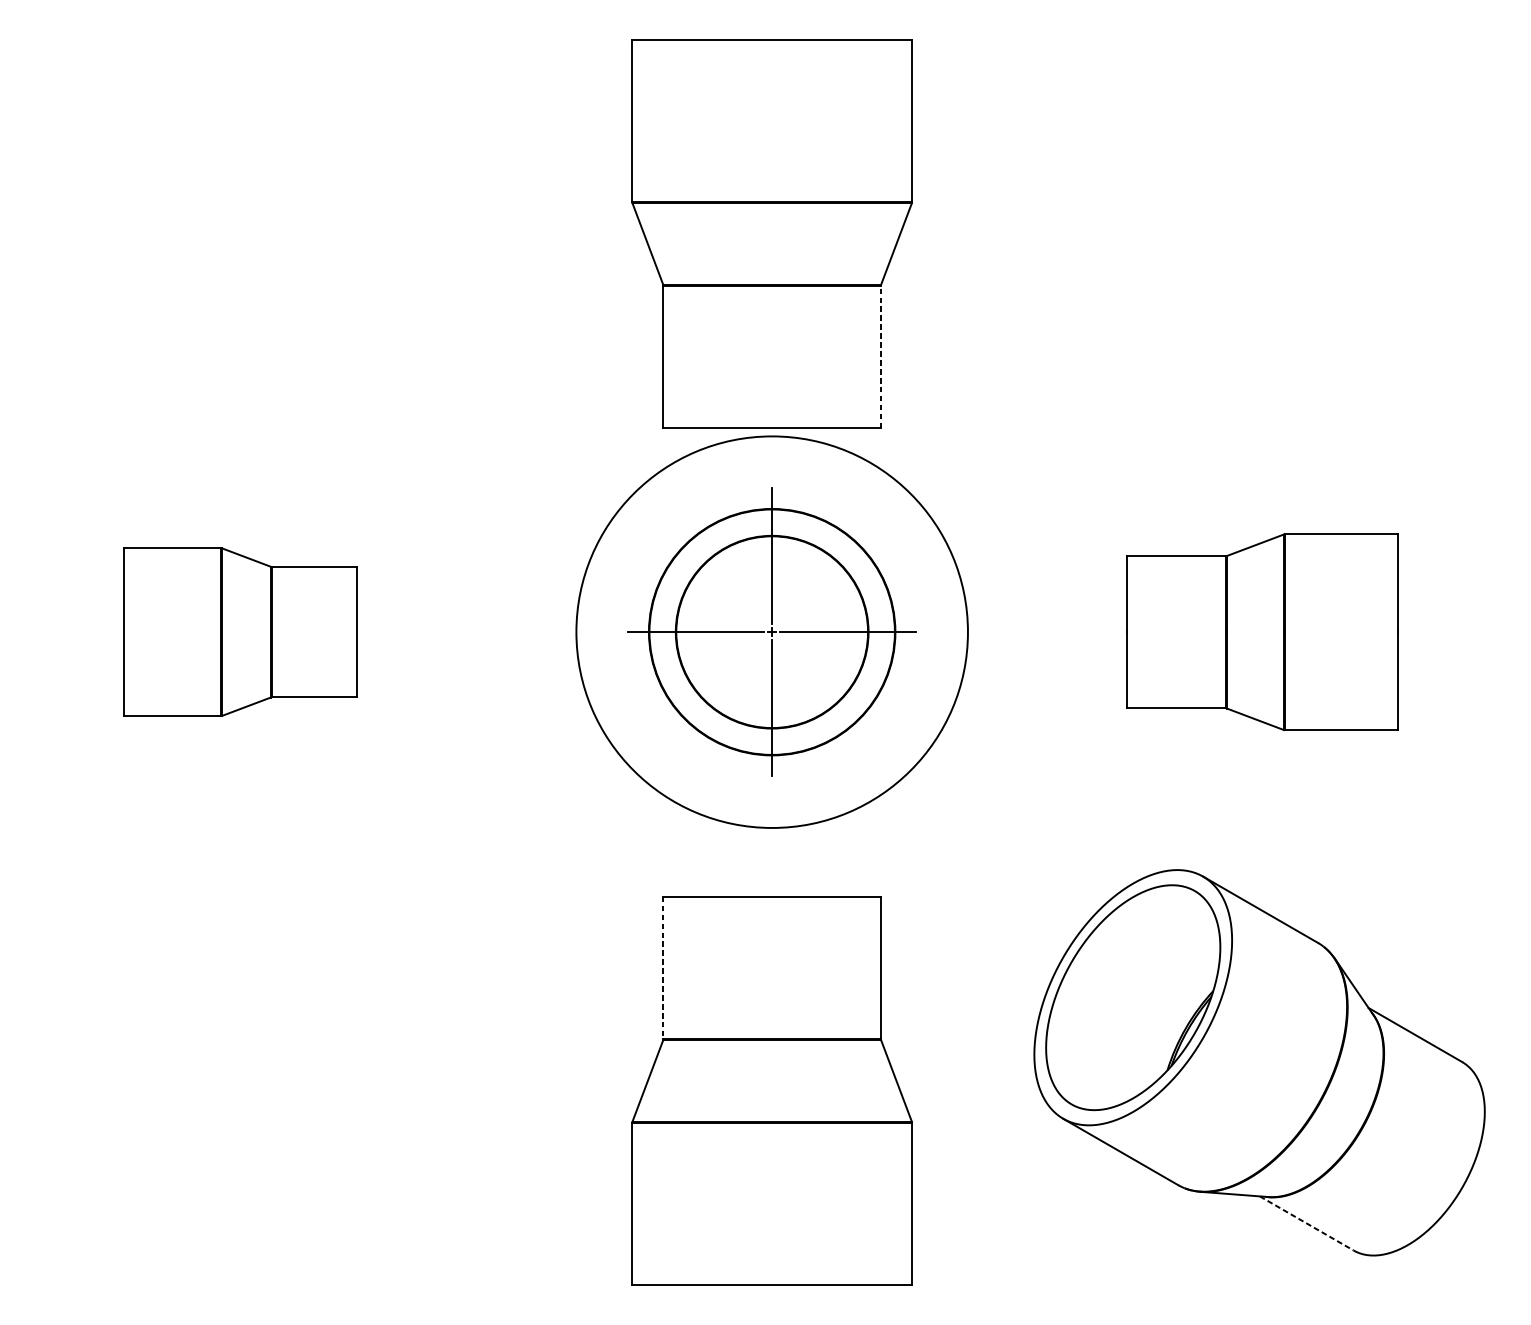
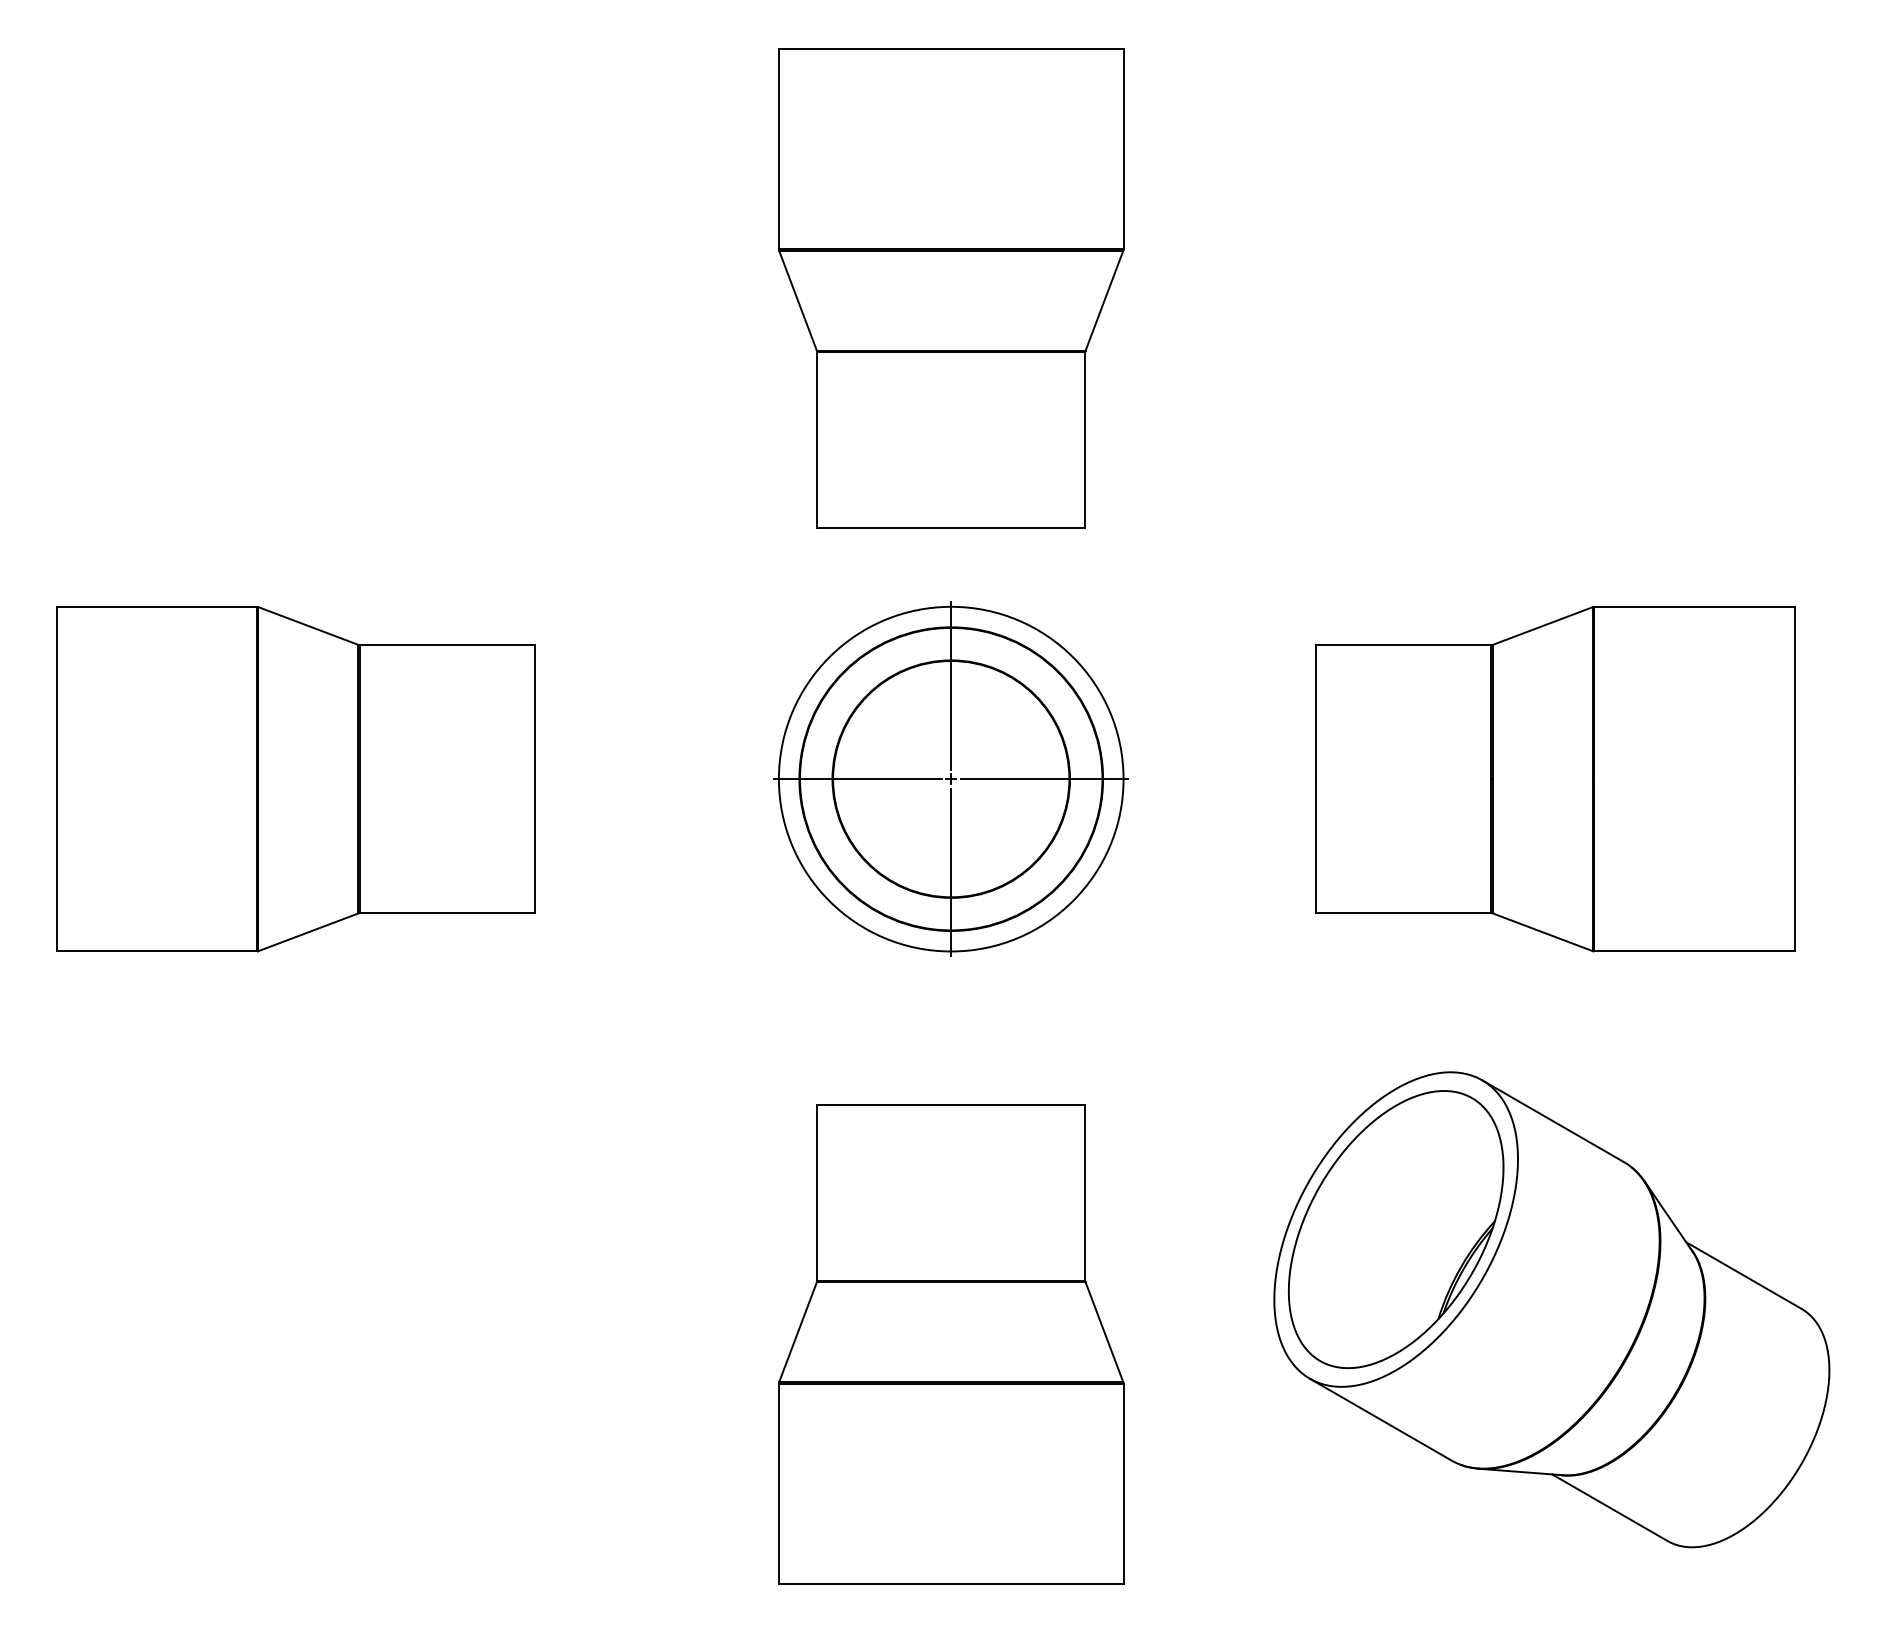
line: (881, 357) -> (1085, 440), dashed -> solid
part: (240, 631) -> (295, 778), size x1.67
circle: (771, 631) -> (950, 778), size x0.71
part: (1262, 632) -> (1555, 779), size x1.43
line: (663, 967) -> (817, 1192), dashed -> solid
line: (1306, 1223) -> (1609, 1507), dashed -> solid

